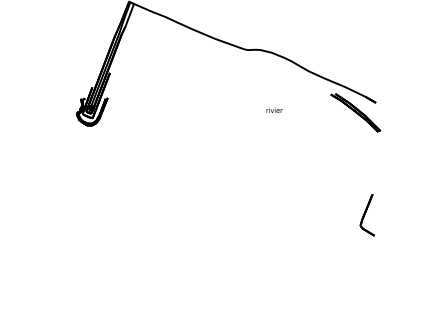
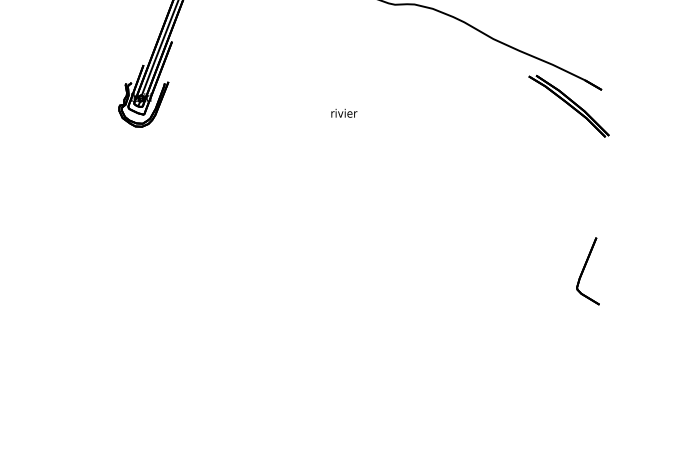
text: (274, 109) -> (344, 111), moved

